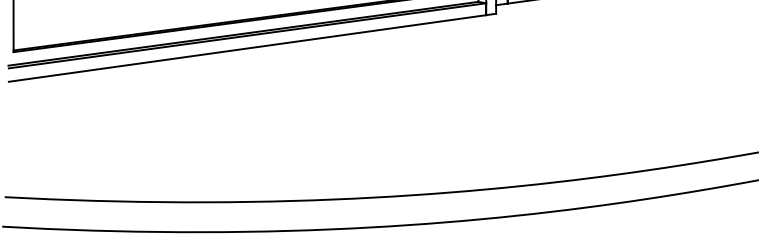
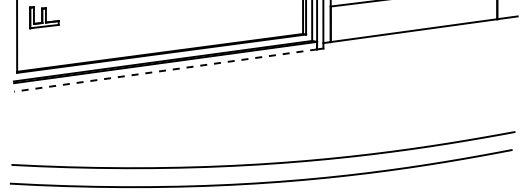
line: (247, 48) -> (165, 70), solid -> dashed

